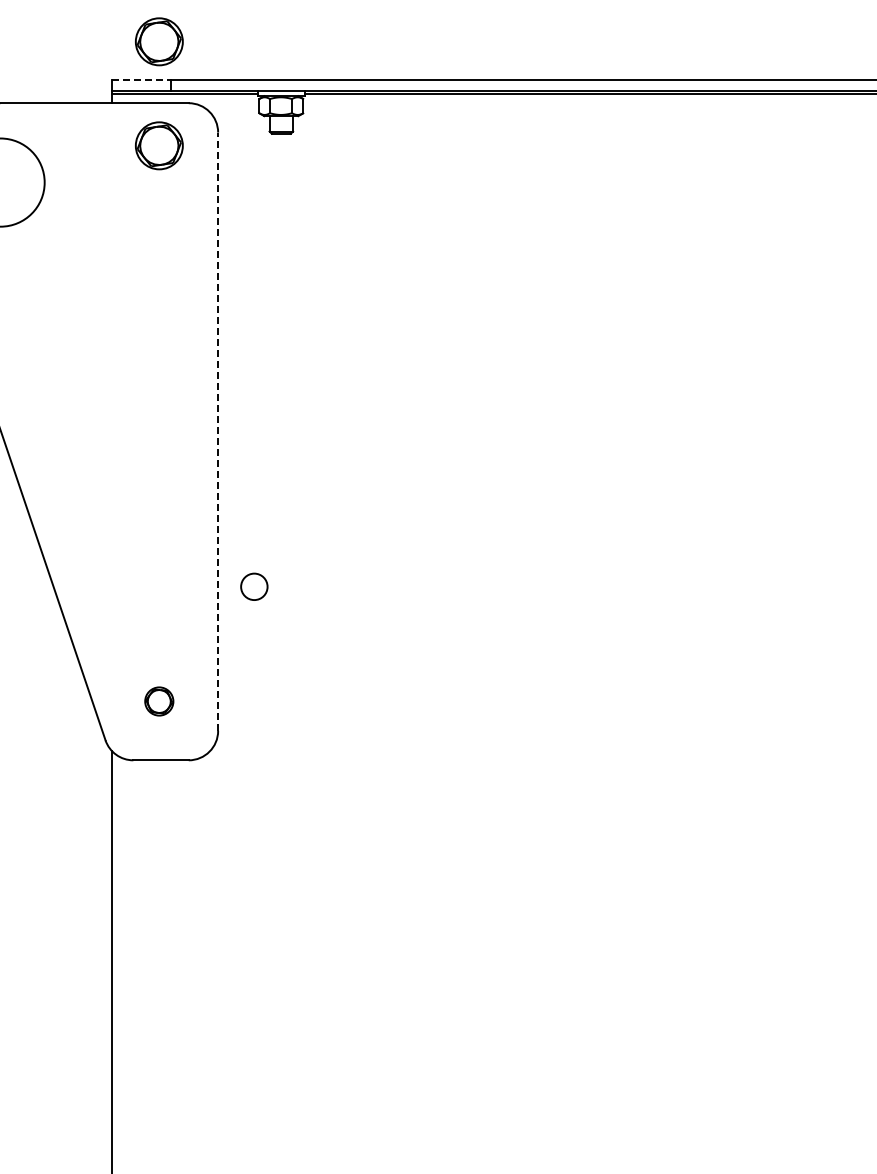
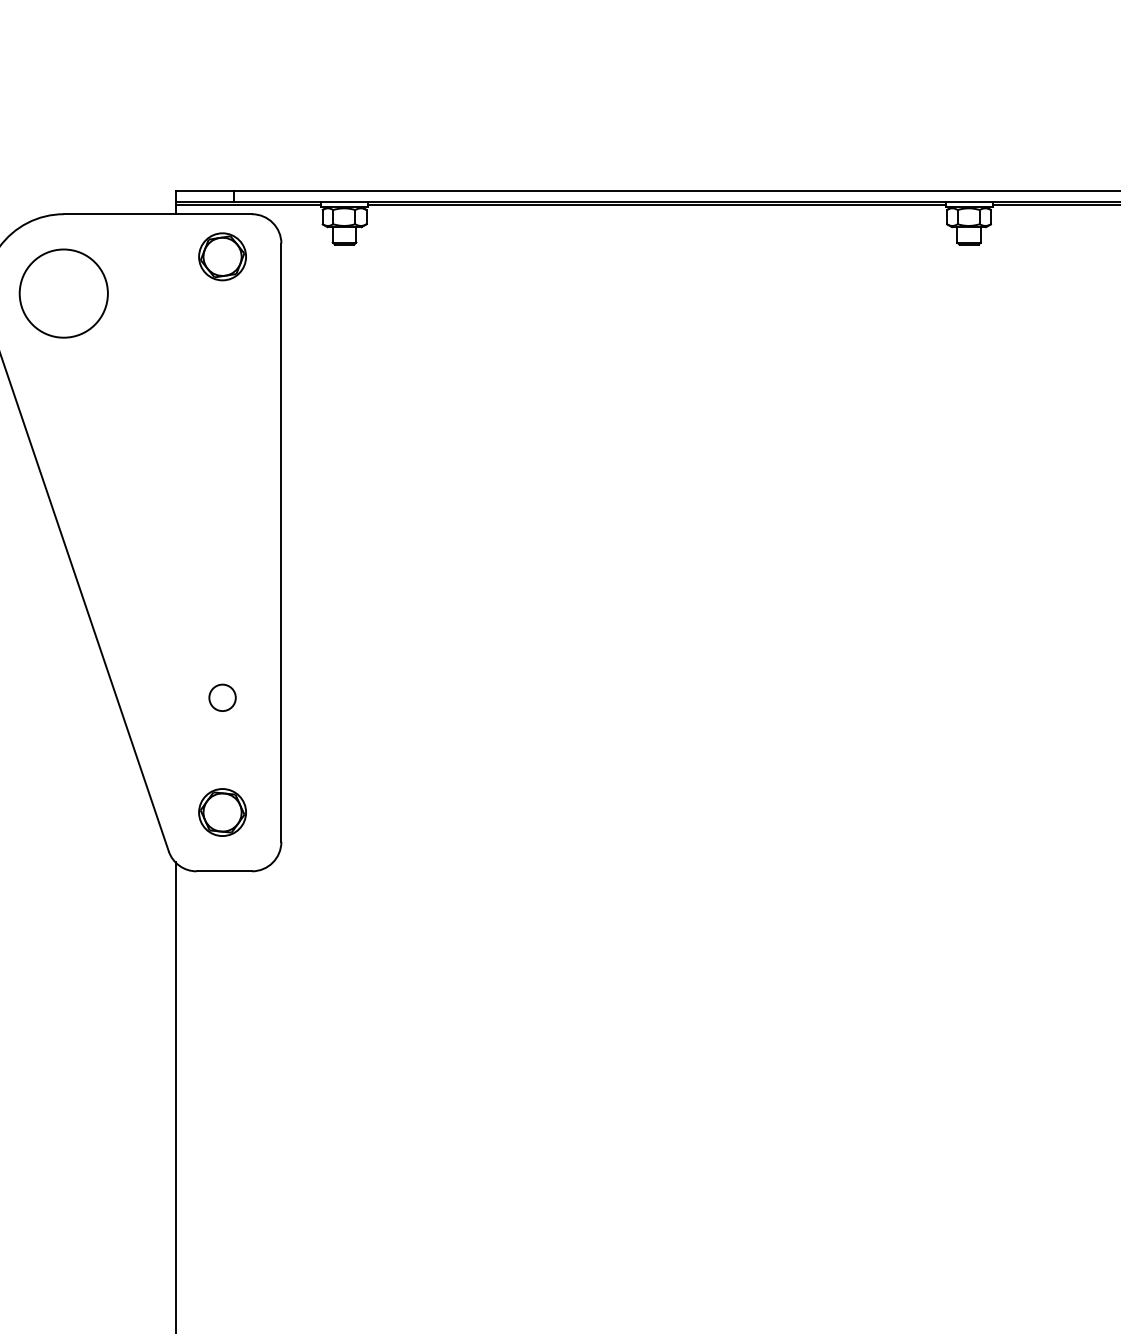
part: (159, 41) -> (222, 152), removed
line: (142, 79) -> (205, 190), dashed -> solid
line: (218, 431) -> (281, 542), dashed -> solid
circle: (254, 586) -> (222, 697), moved
part: (159, 701) -> (222, 812), size x1.67

